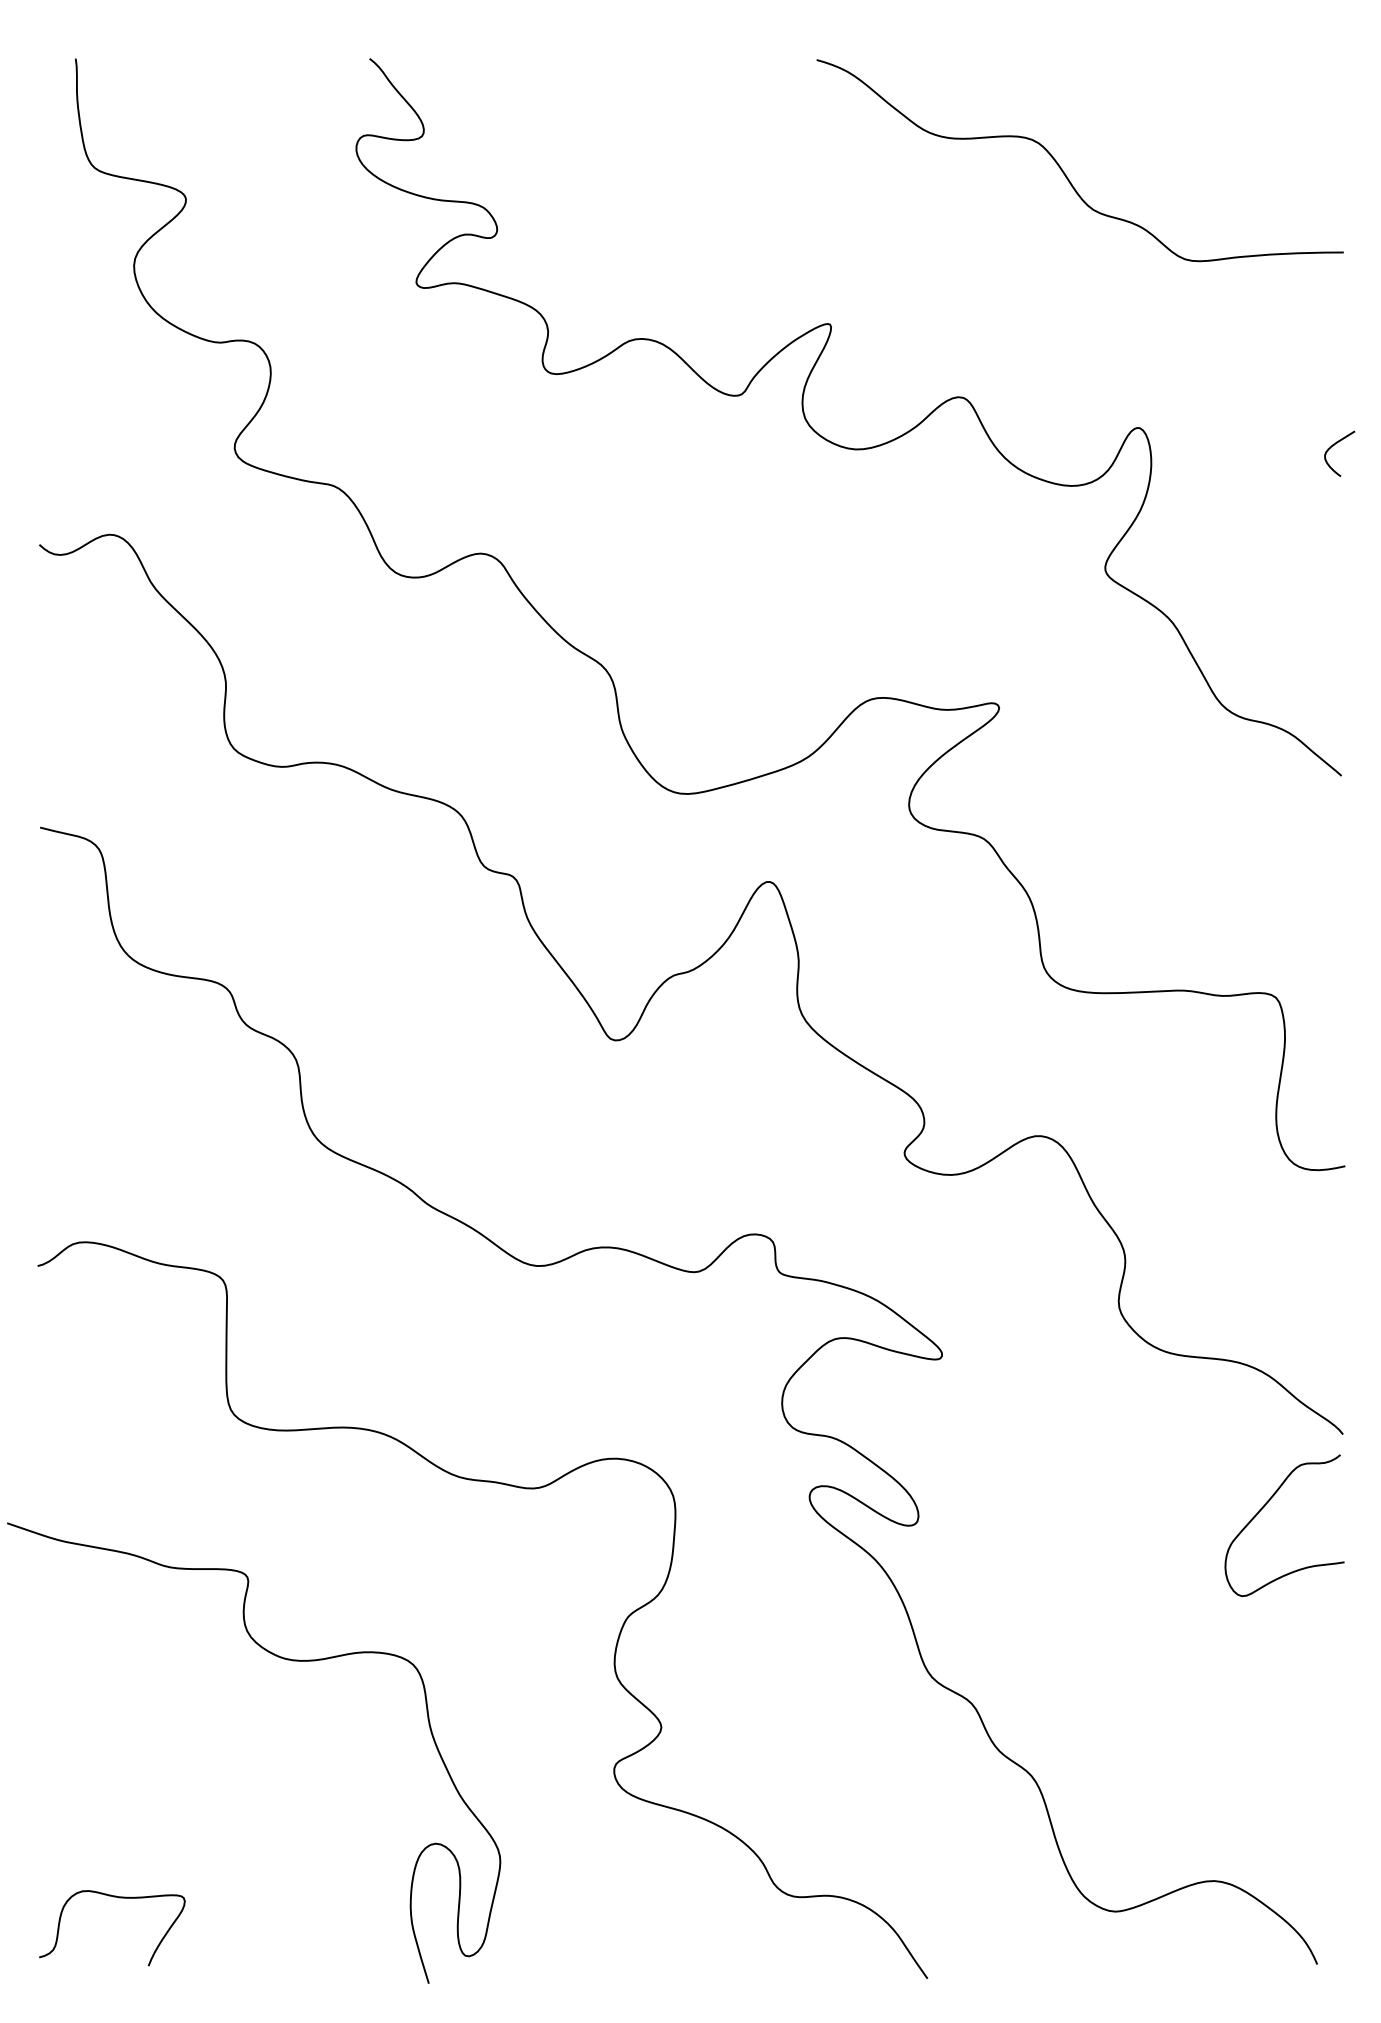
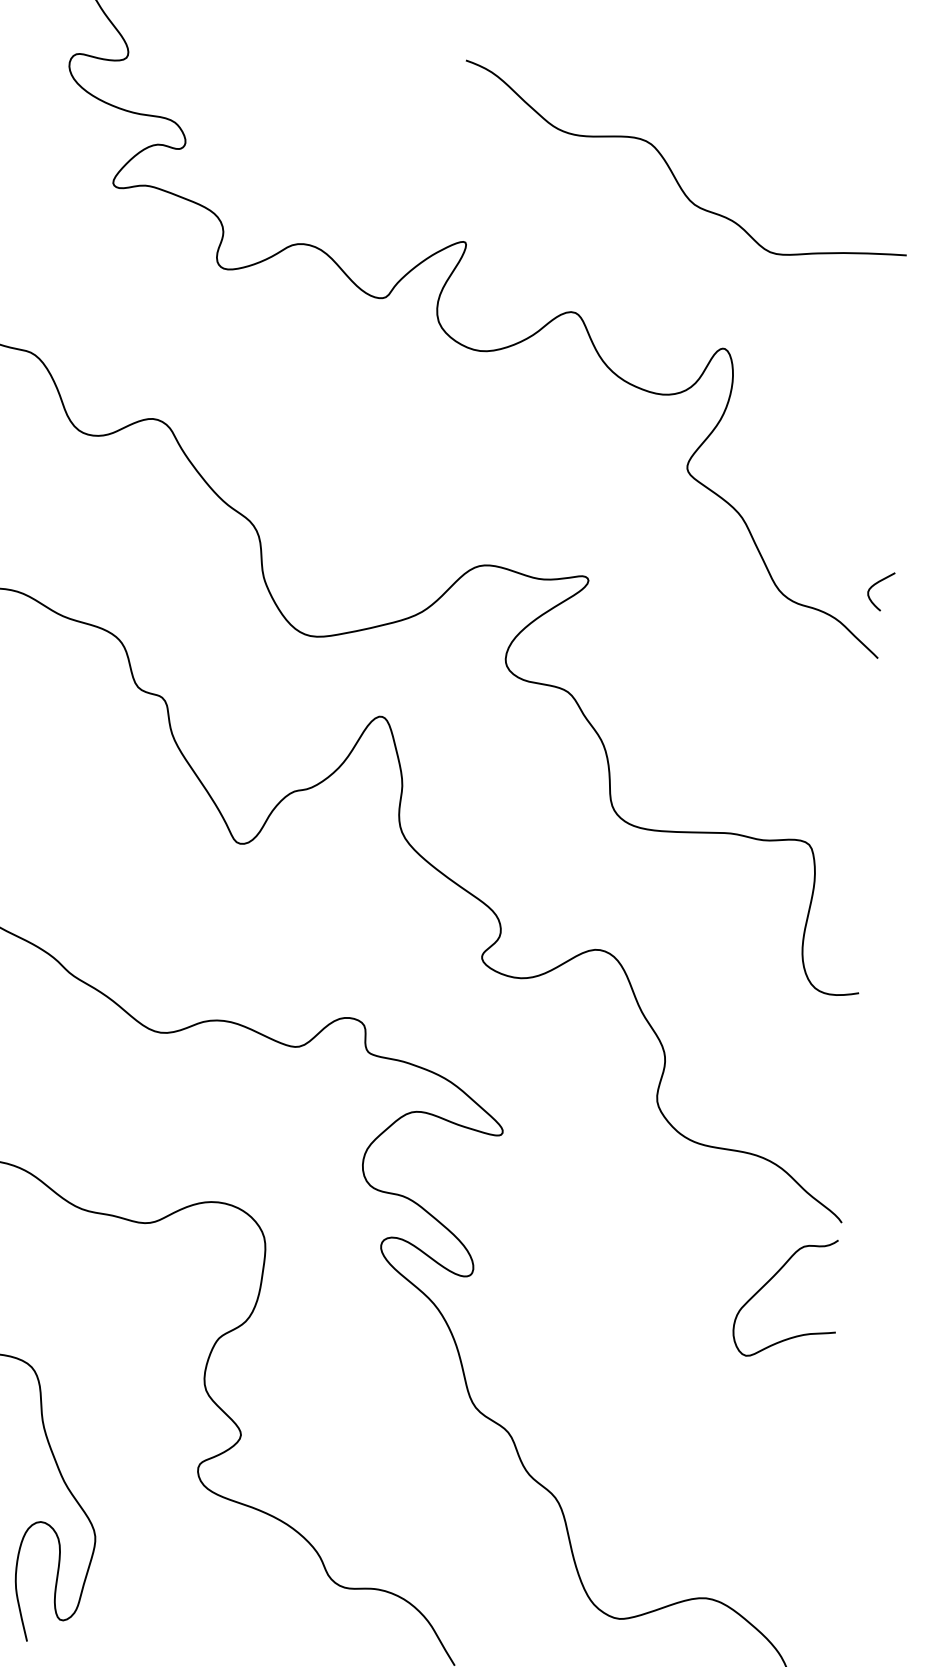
curve: (1063, 170) -> (671, 169), moved
curve: (1333, 446) -> (876, 584), moved

